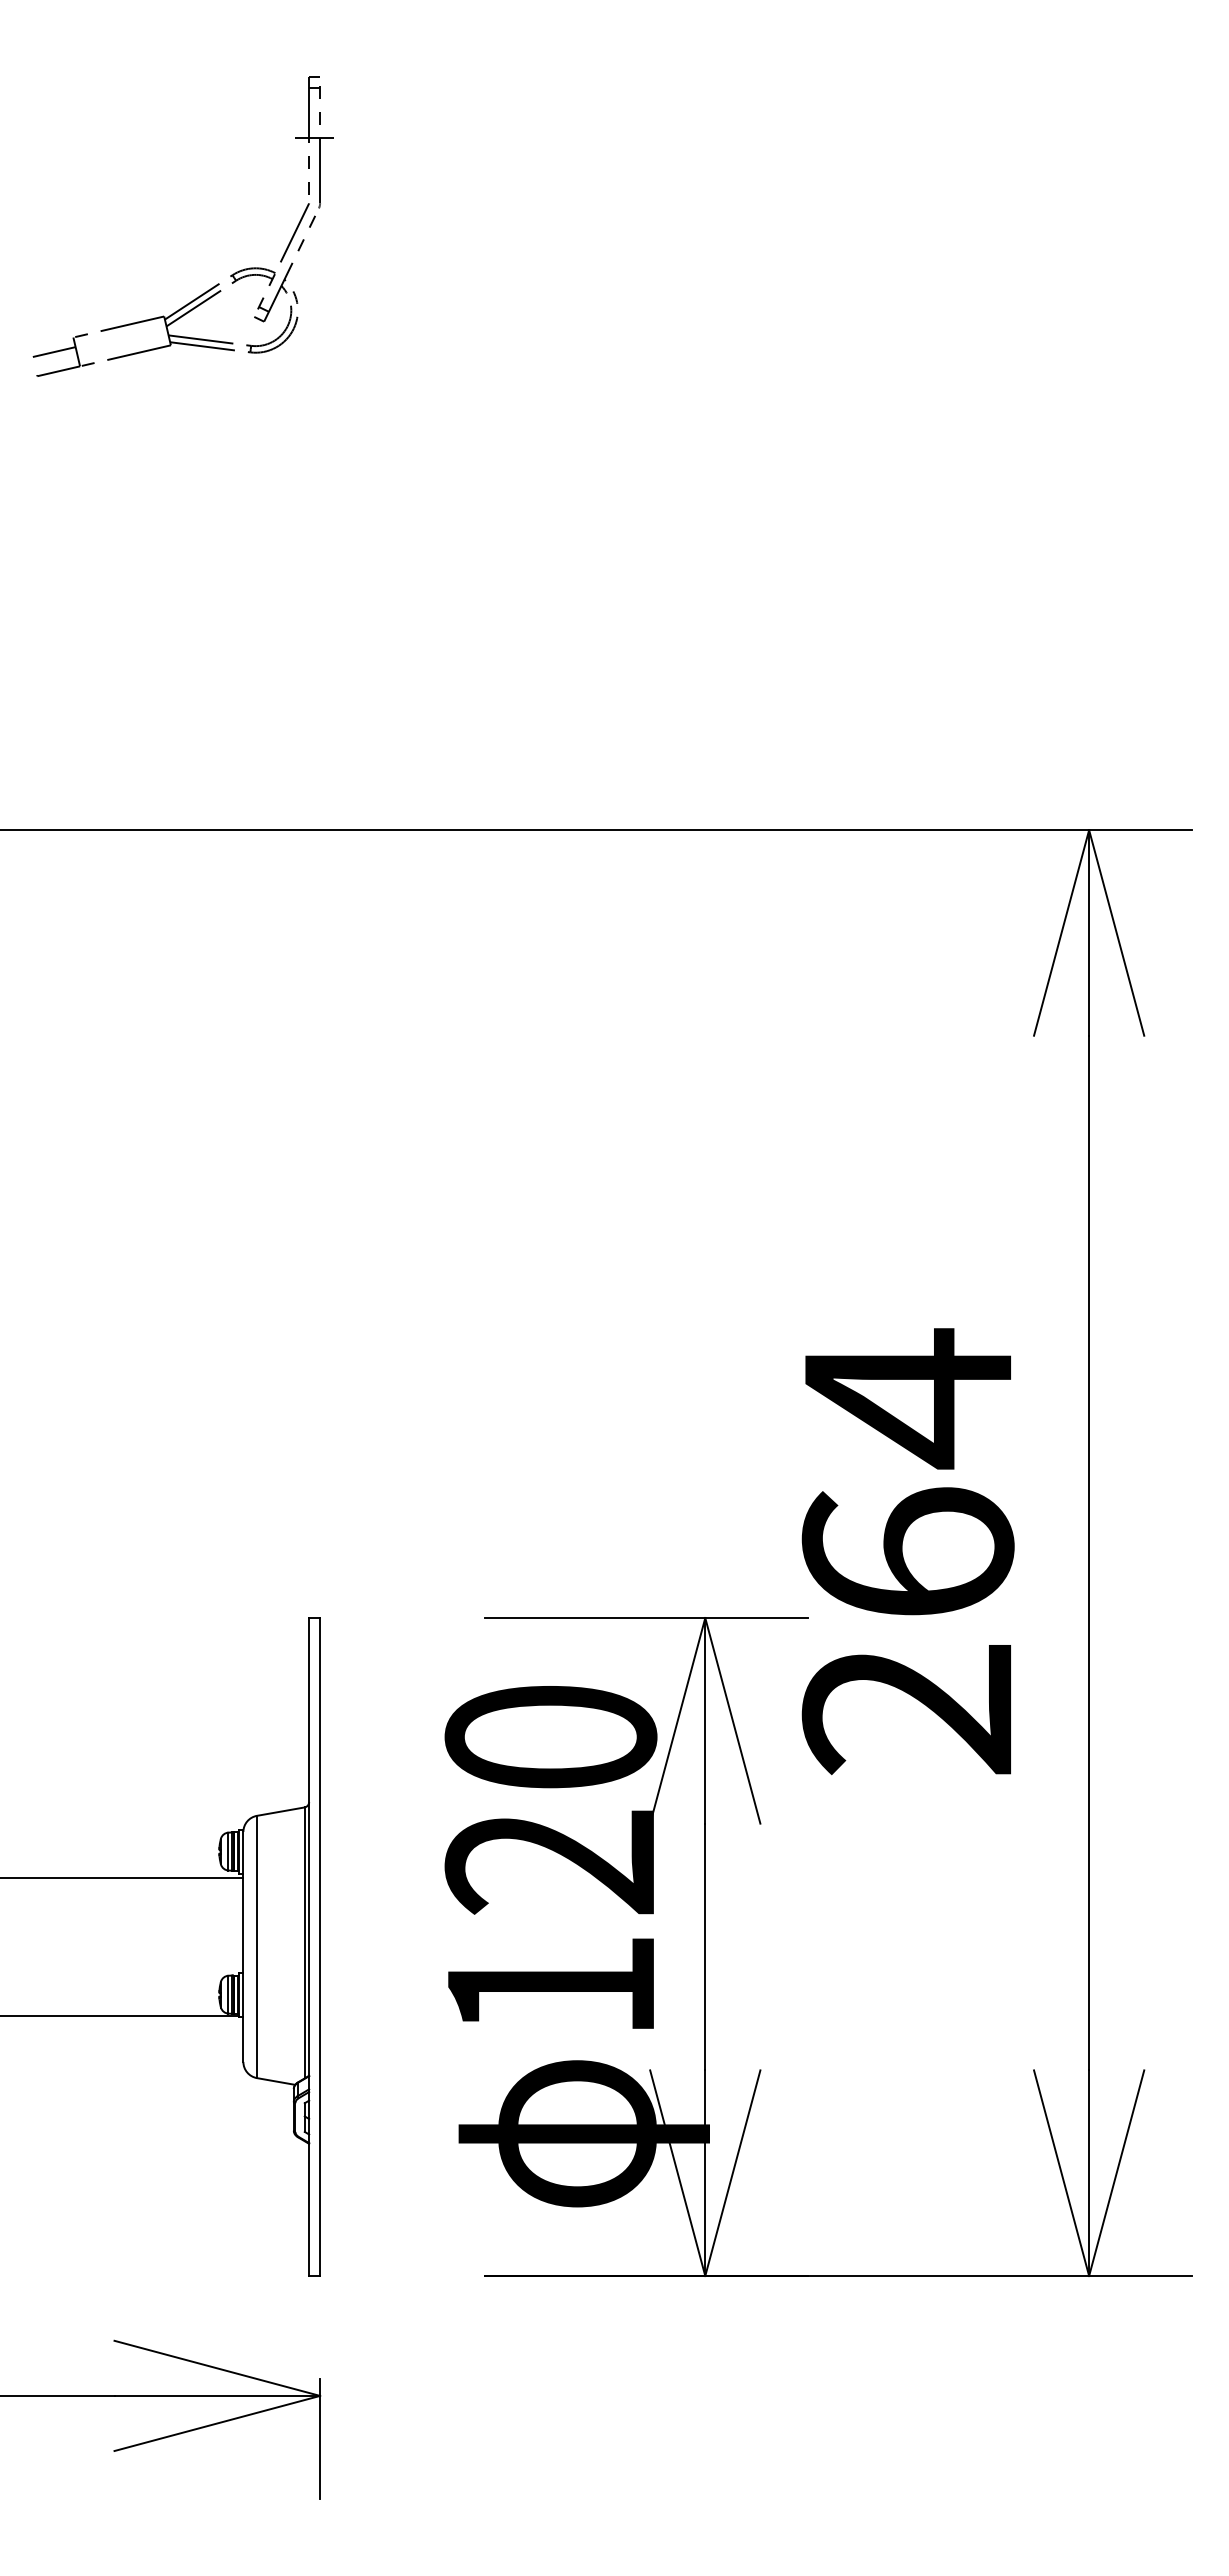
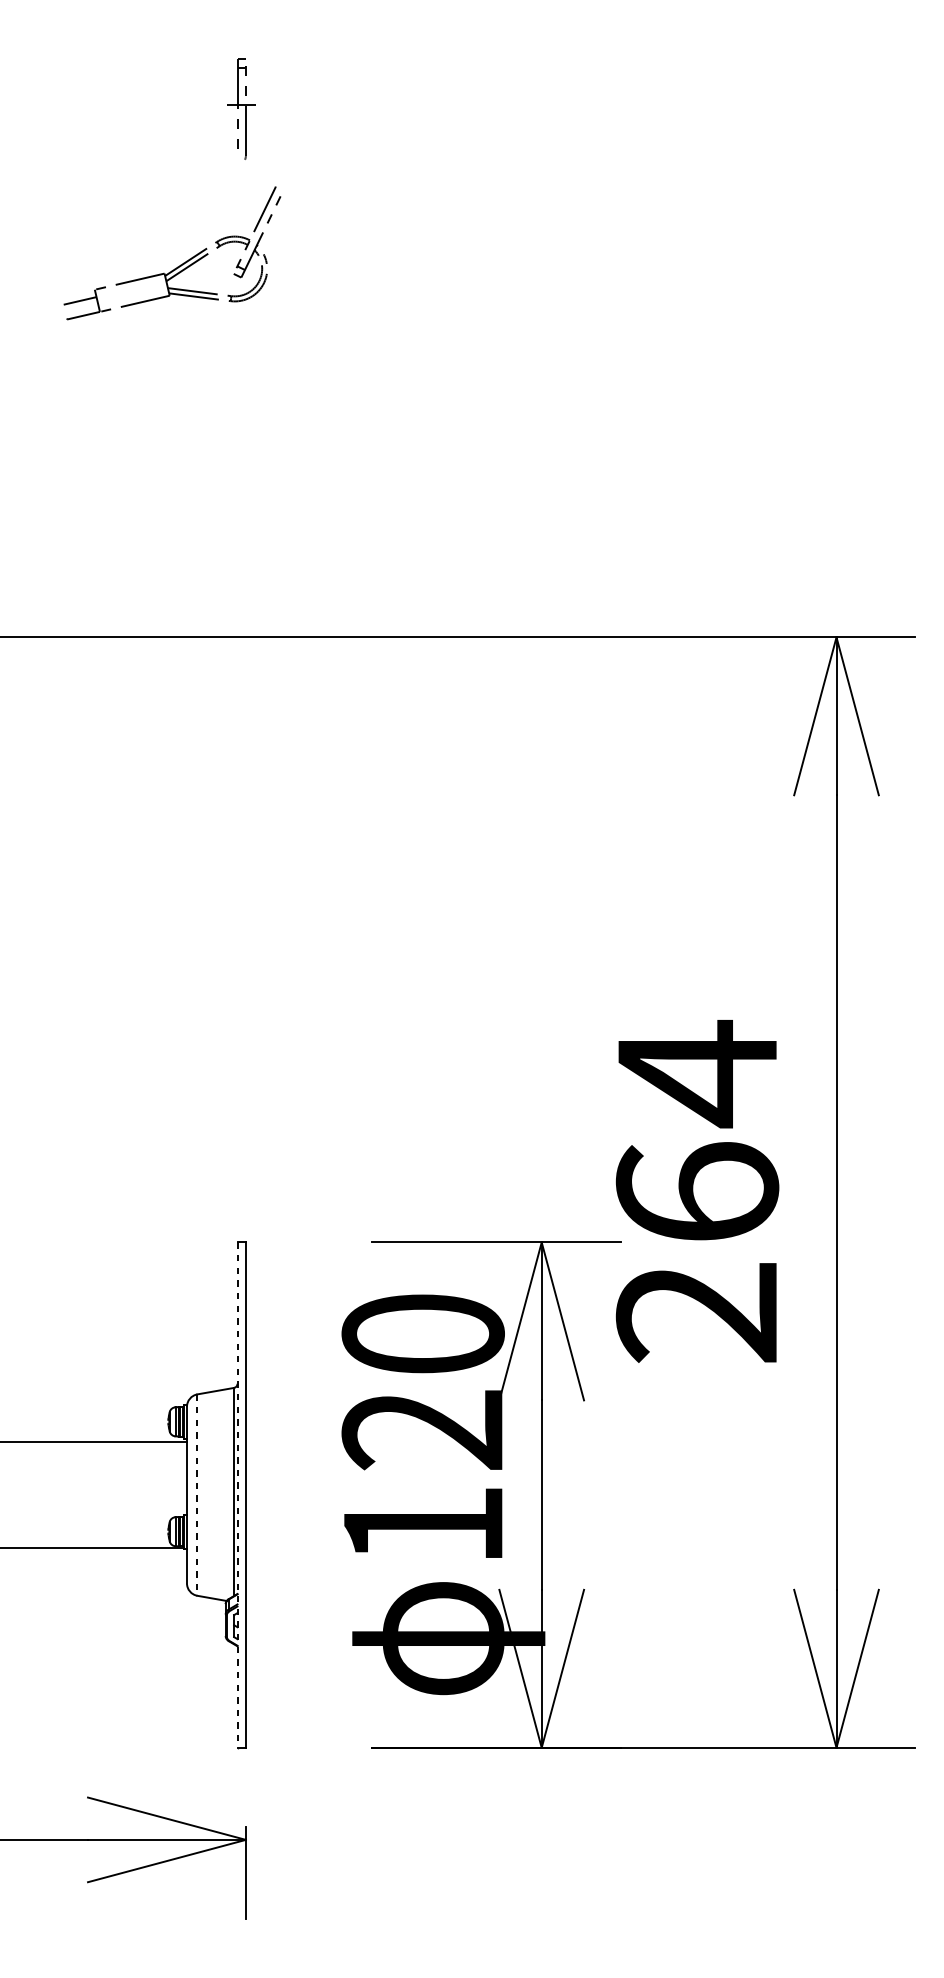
part: (182, 306) -> (178, 265), moved
line: (309, 1946) -> (237, 1494), solid -> dashed
line: (256, 1947) -> (197, 1495), solid -> dashed

